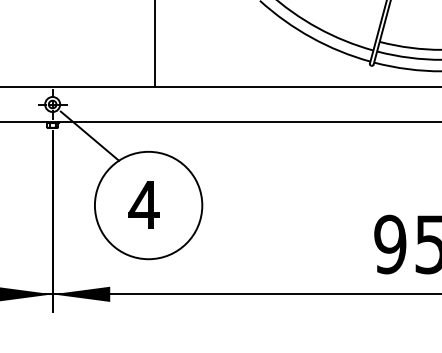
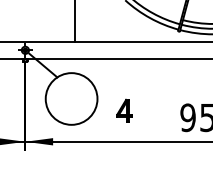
part: (144, 204) -> (124, 110), moved

